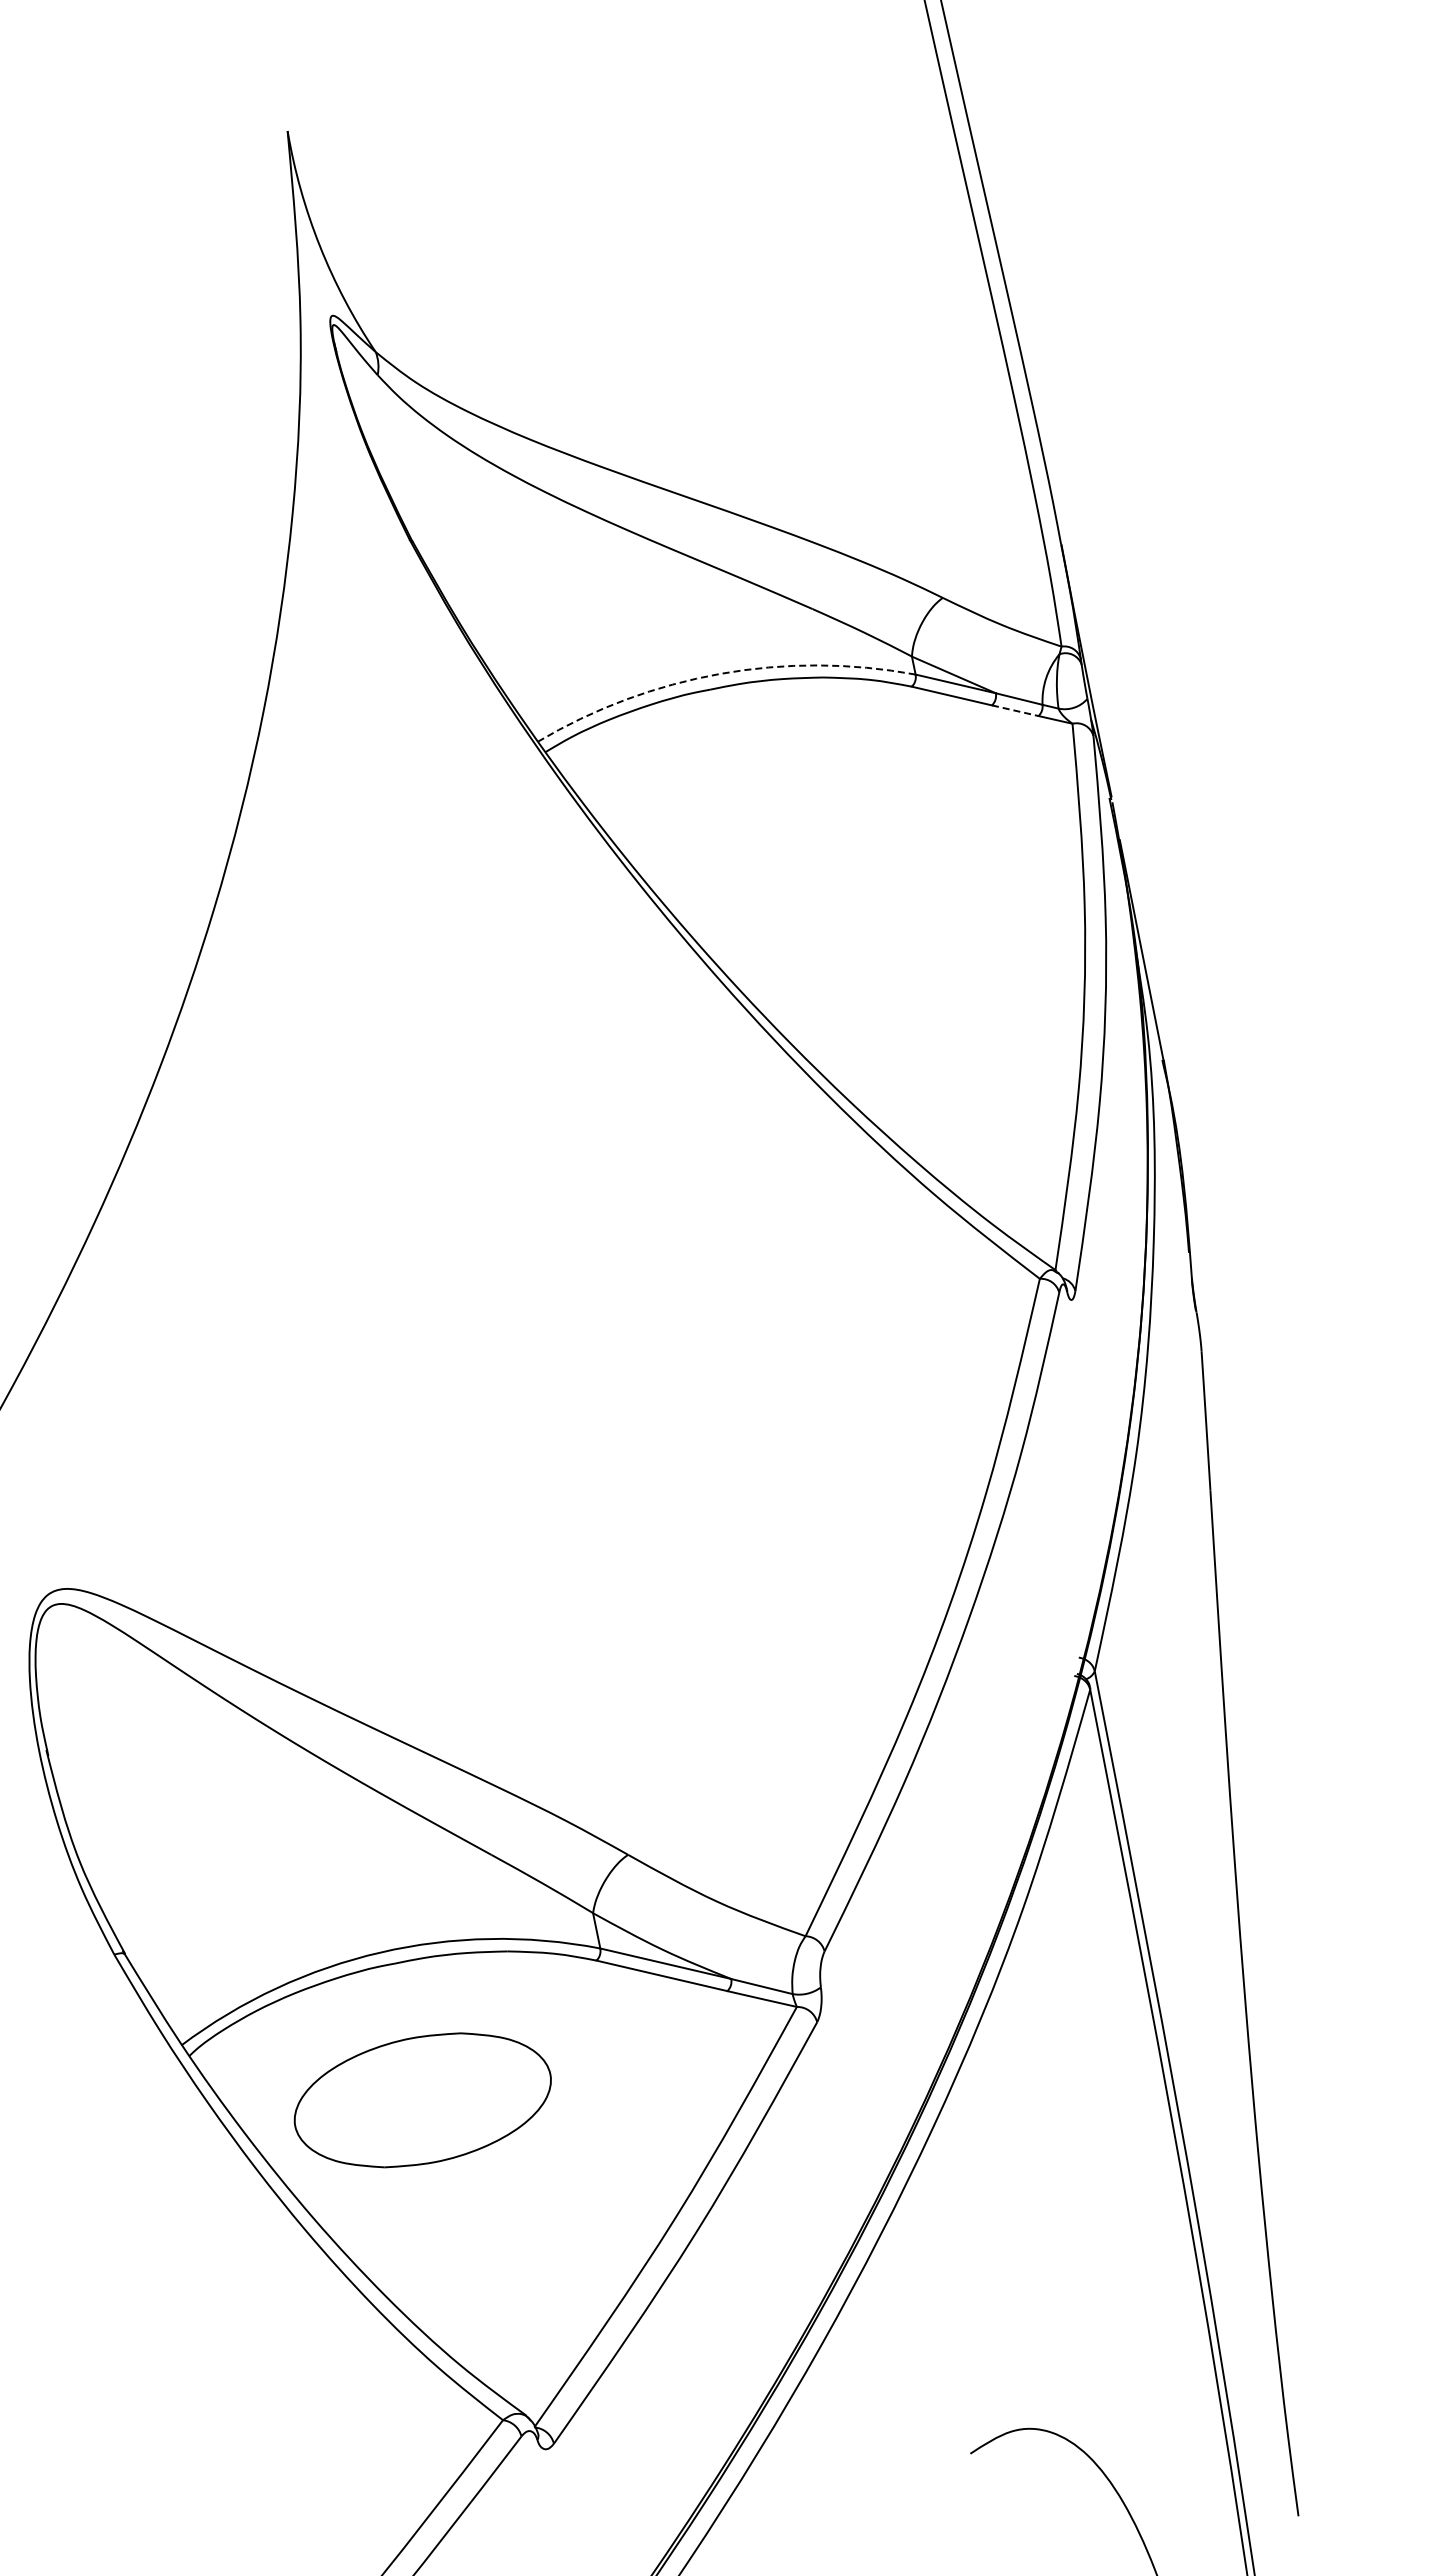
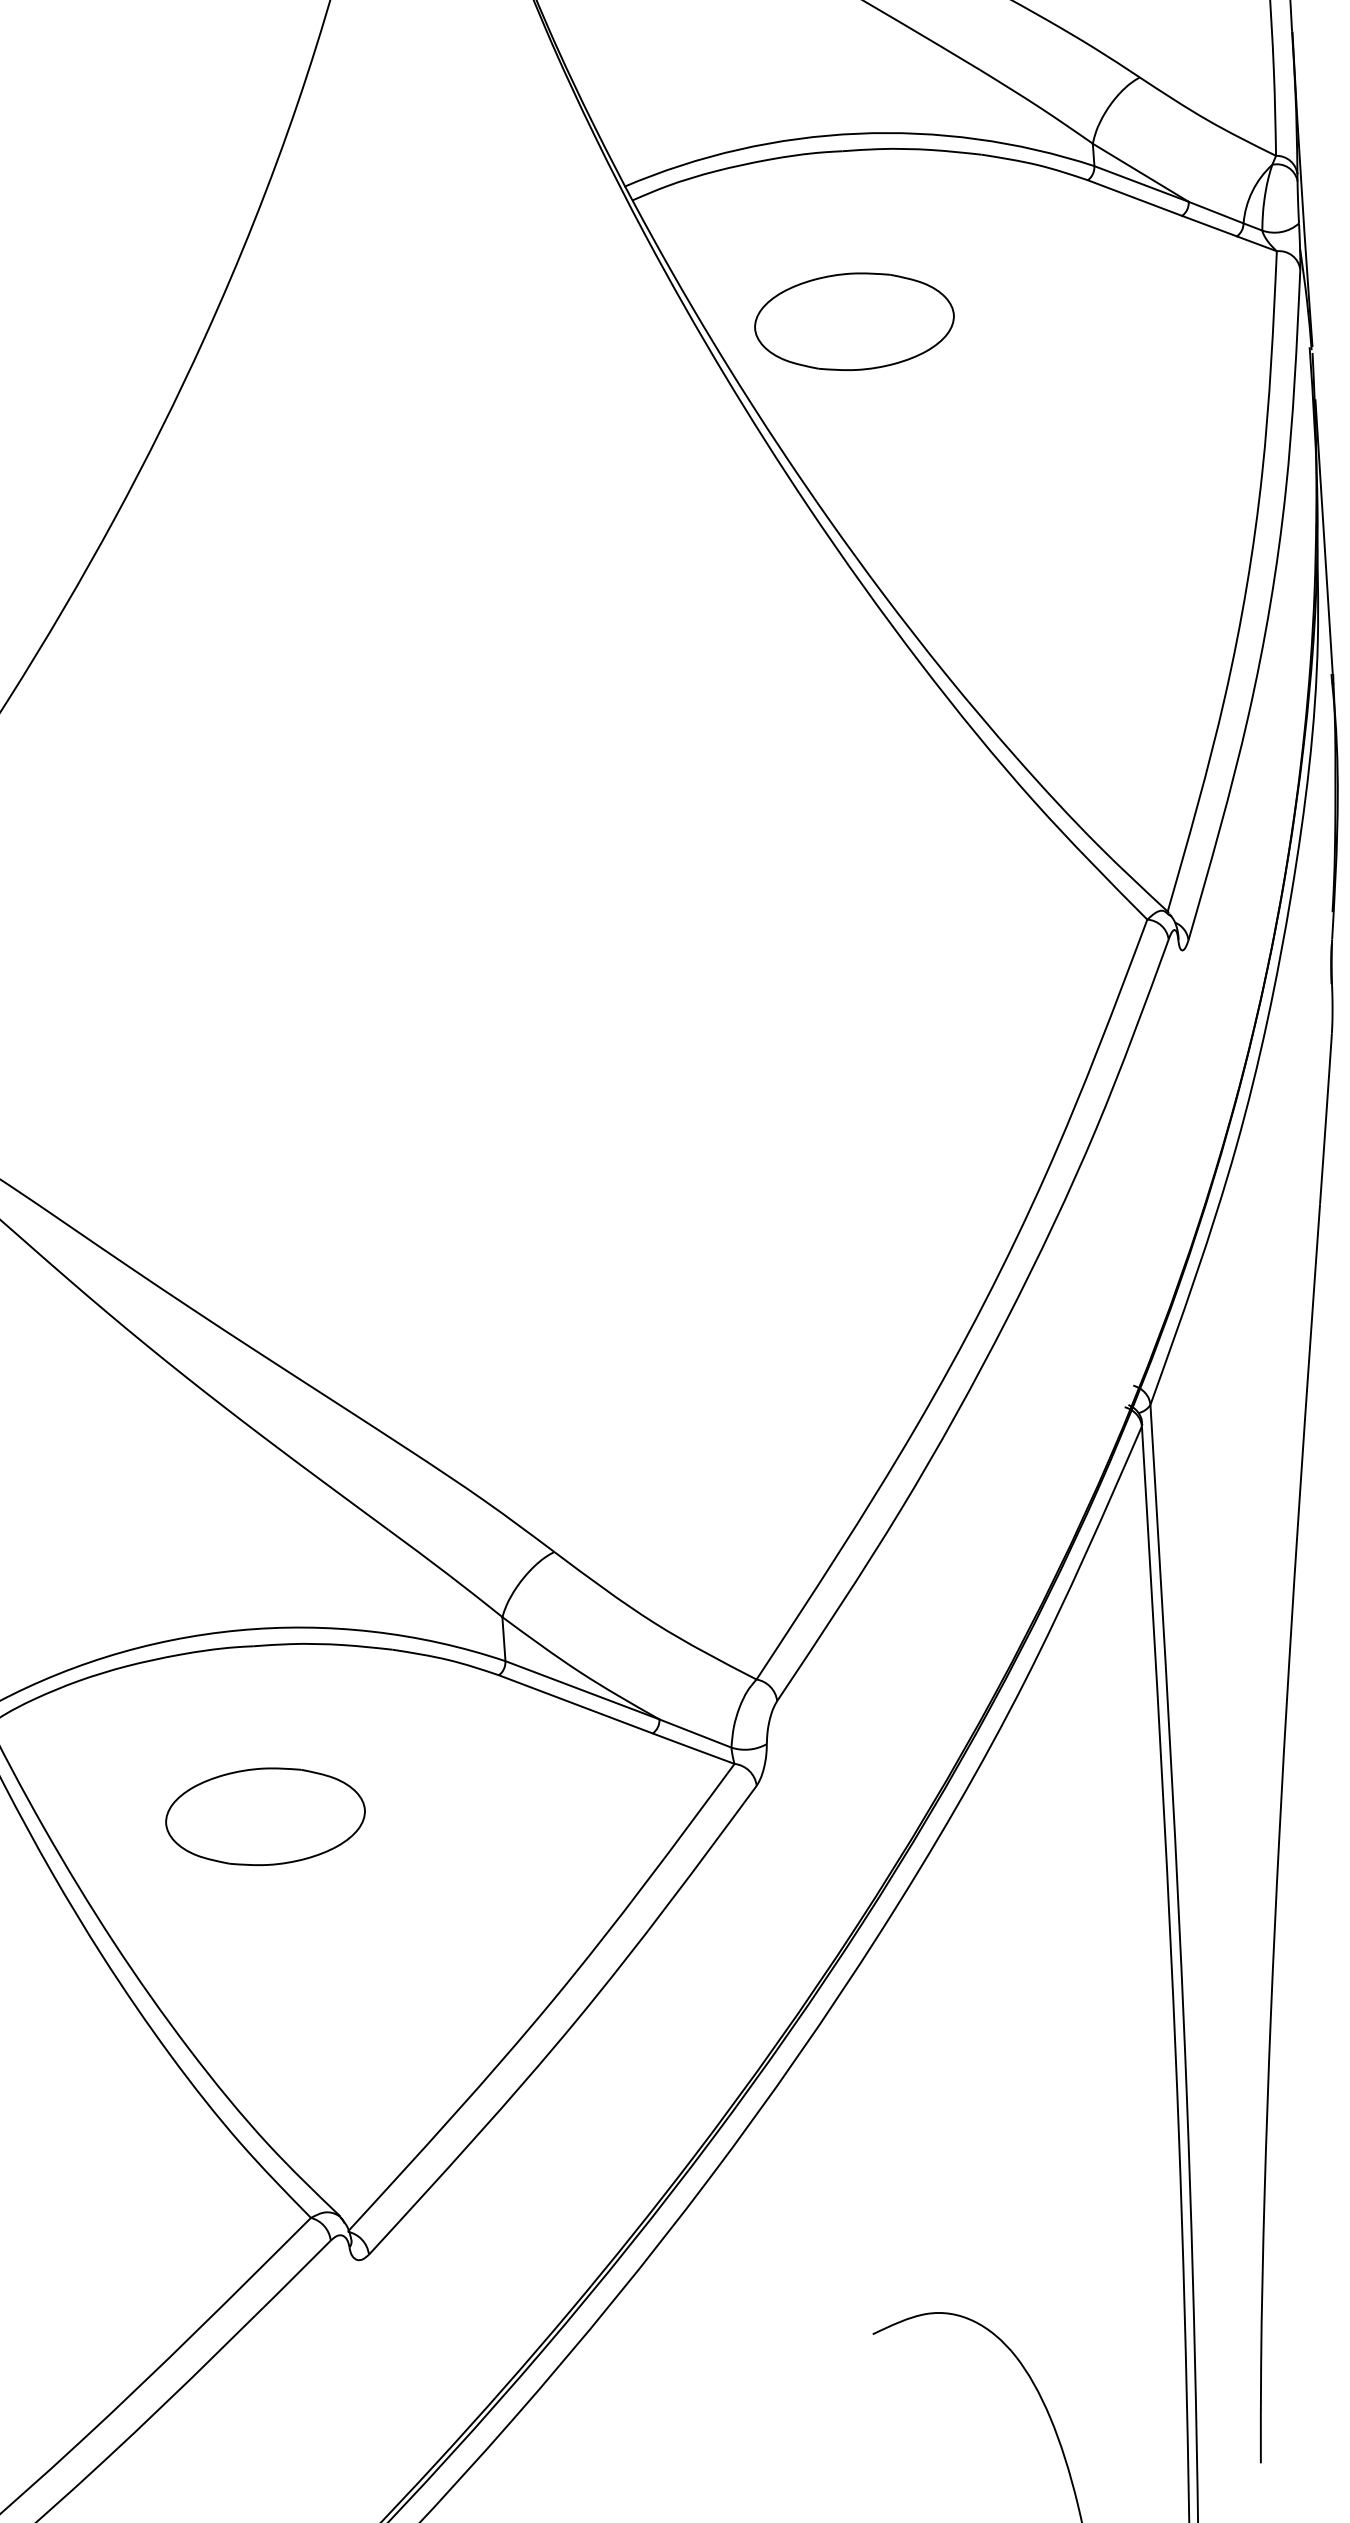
arc: (720, 673) -> (857, 133), dashed -> solid
line: (1015, 710) -> (1209, 225), dashed -> solid
part: (738, 826) -> (854, 321), added
part: (422, 2100) -> (265, 1816), size x0.62

